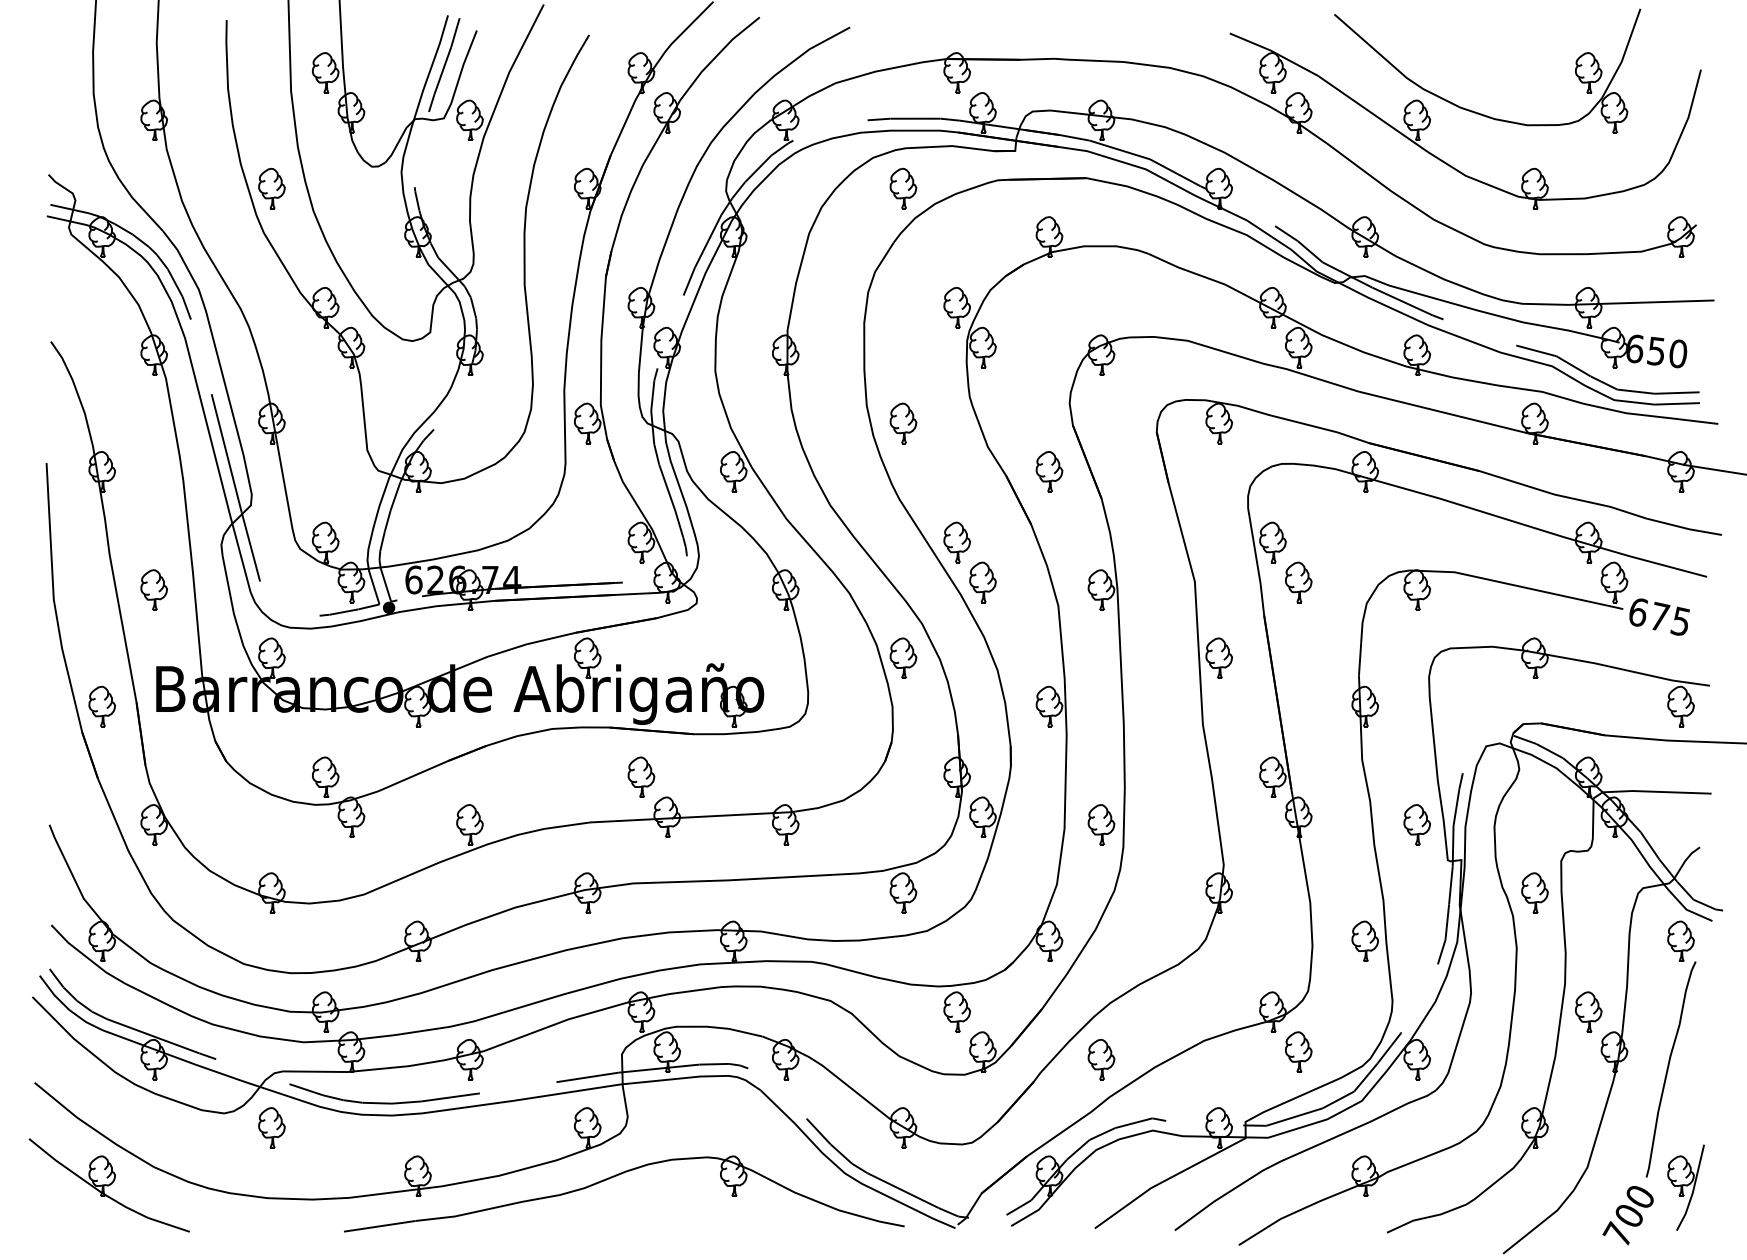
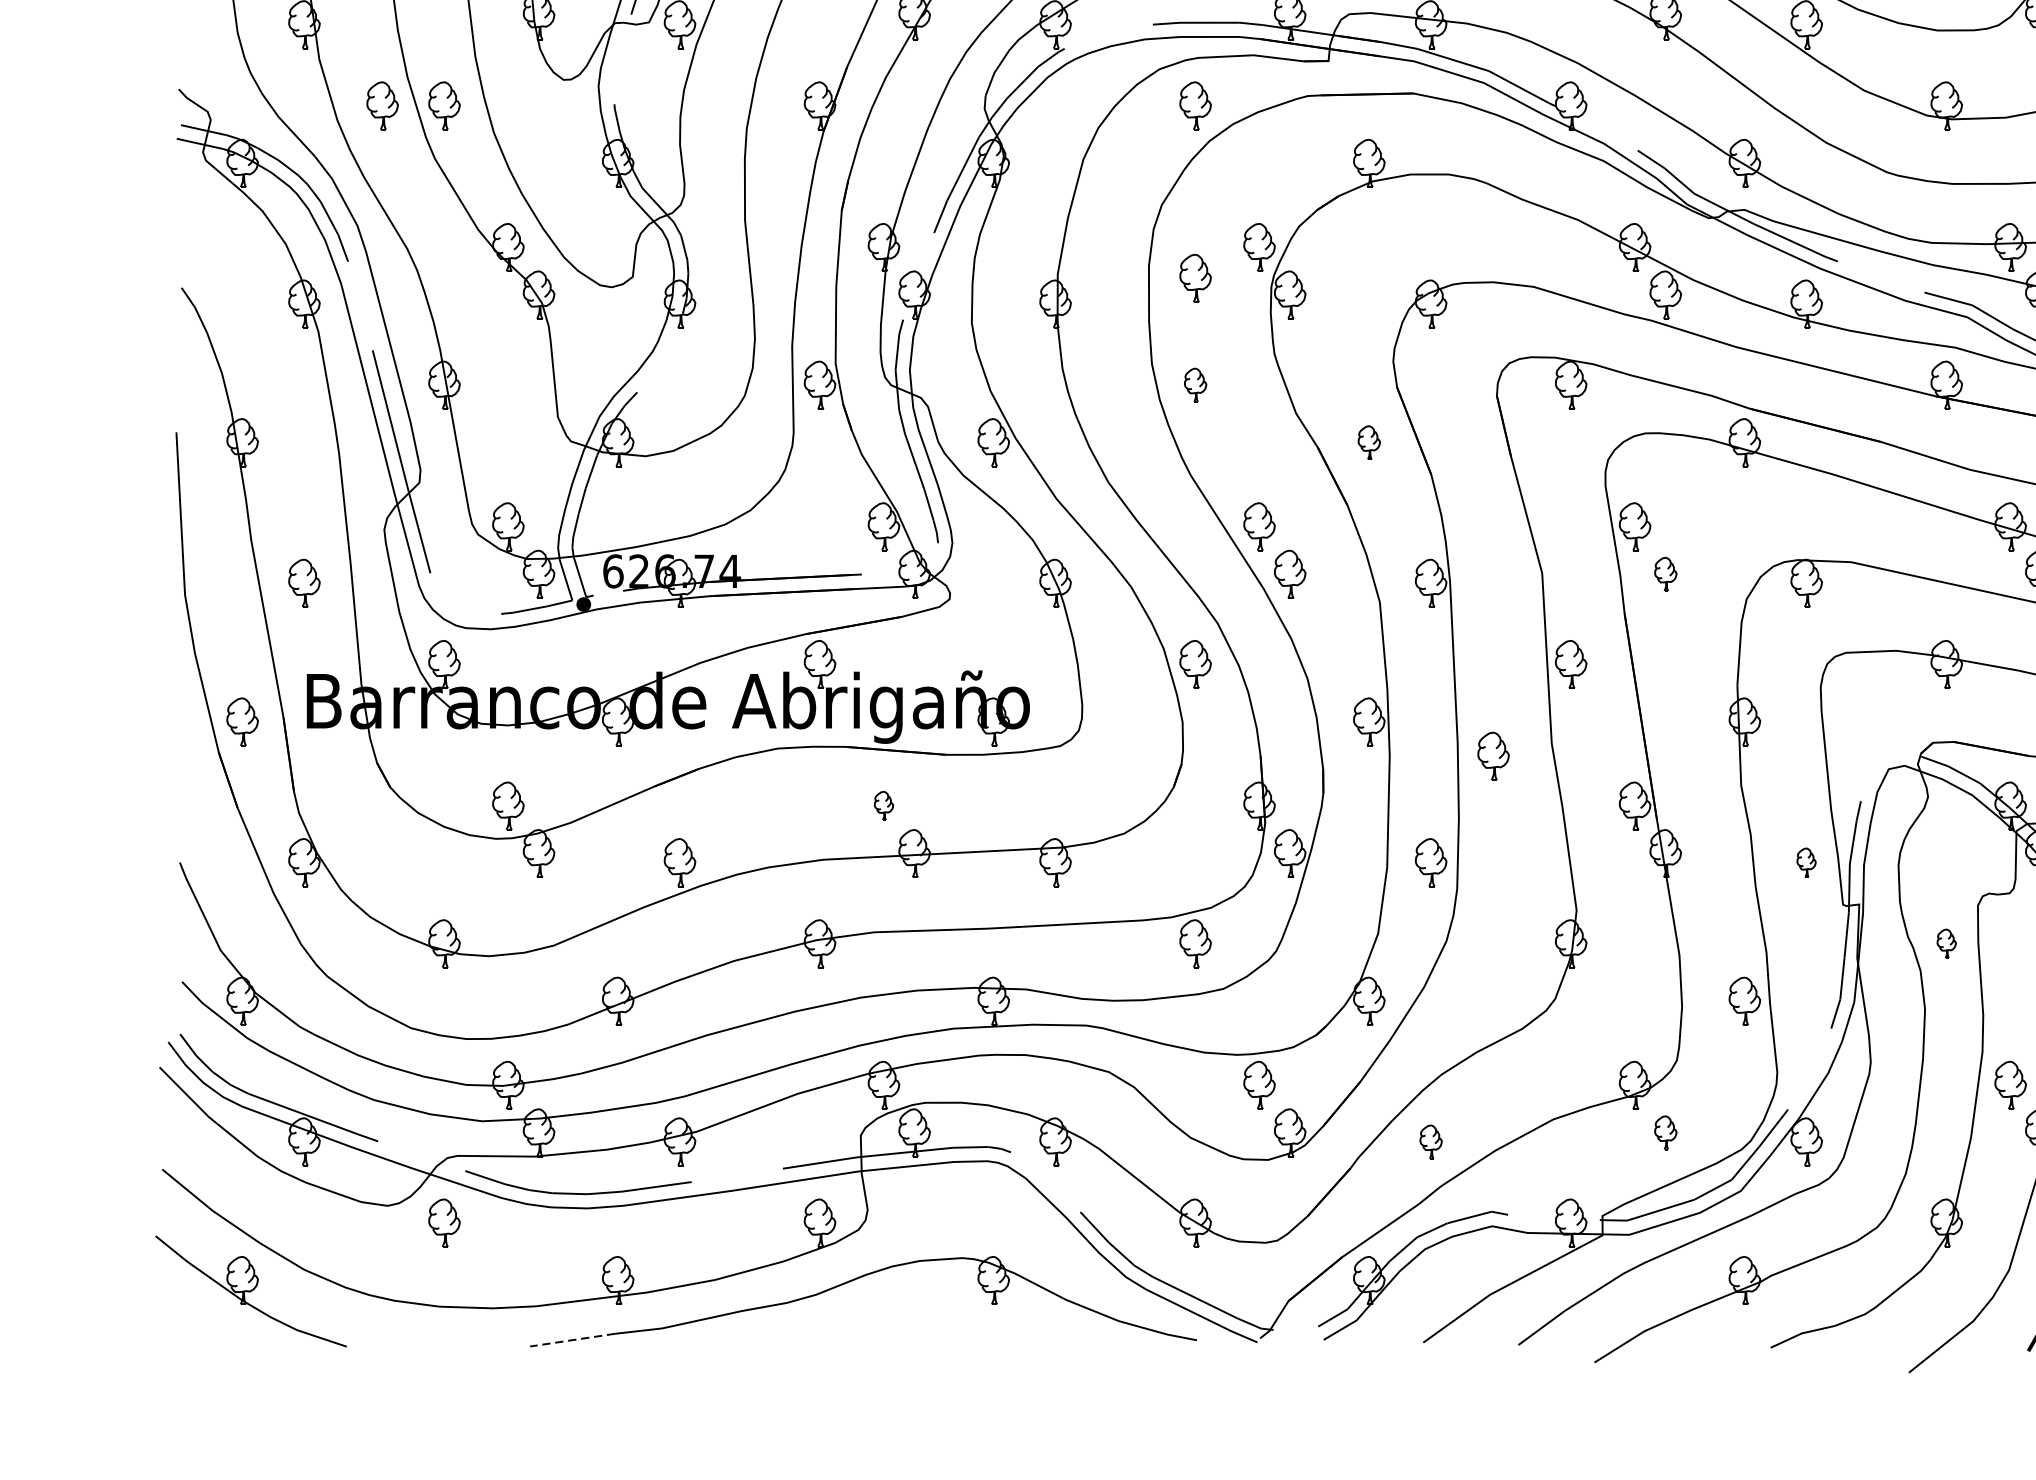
part: (219, 188) -> (382, 105), added
part: (903, 333) -> (1195, 278), added
part: (903, 423) -> (1195, 385), size x0.7
part: (1049, 471) -> (1369, 442), size x0.7
part: (1298, 582) -> (1665, 574), size x0.7
part: (1153, 735) -> (1492, 756), added
part: (641, 776) -> (884, 805), size x0.6
part: (1416, 824) -> (1805, 862), size x0.6
part: (1534, 892) -> (1946, 943), size x0.6
part: (1298, 1051) -> (1665, 1132), size x0.7
part: (1101, 1059) -> (1431, 1141), size x0.7
line: (379, 1226) -> (572, 1340), solid -> dashed

